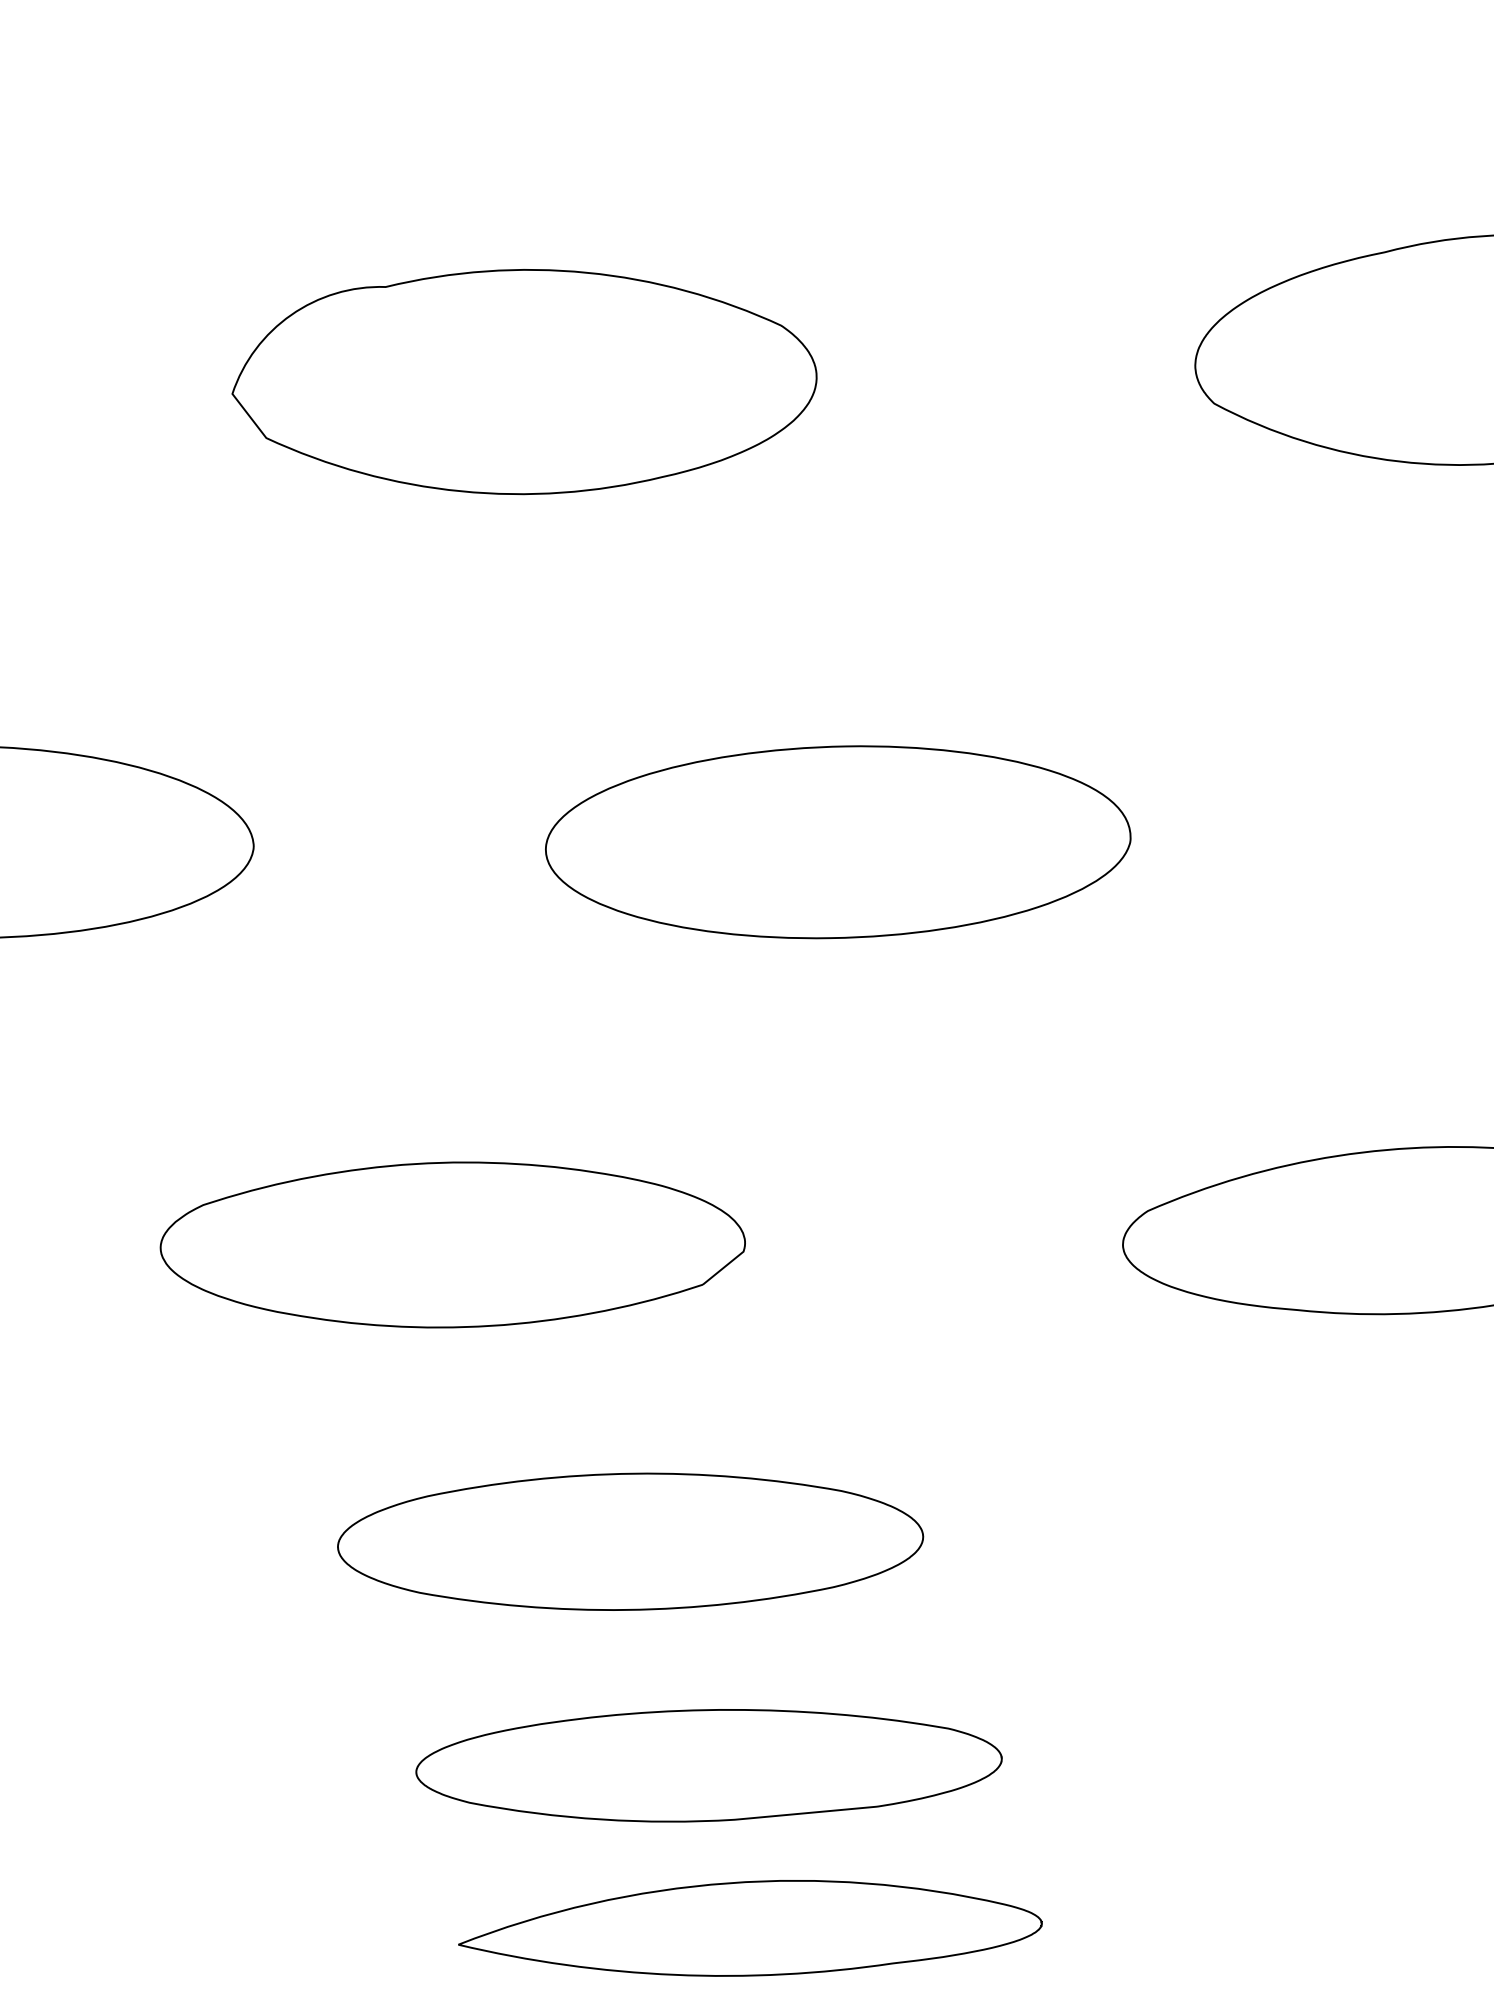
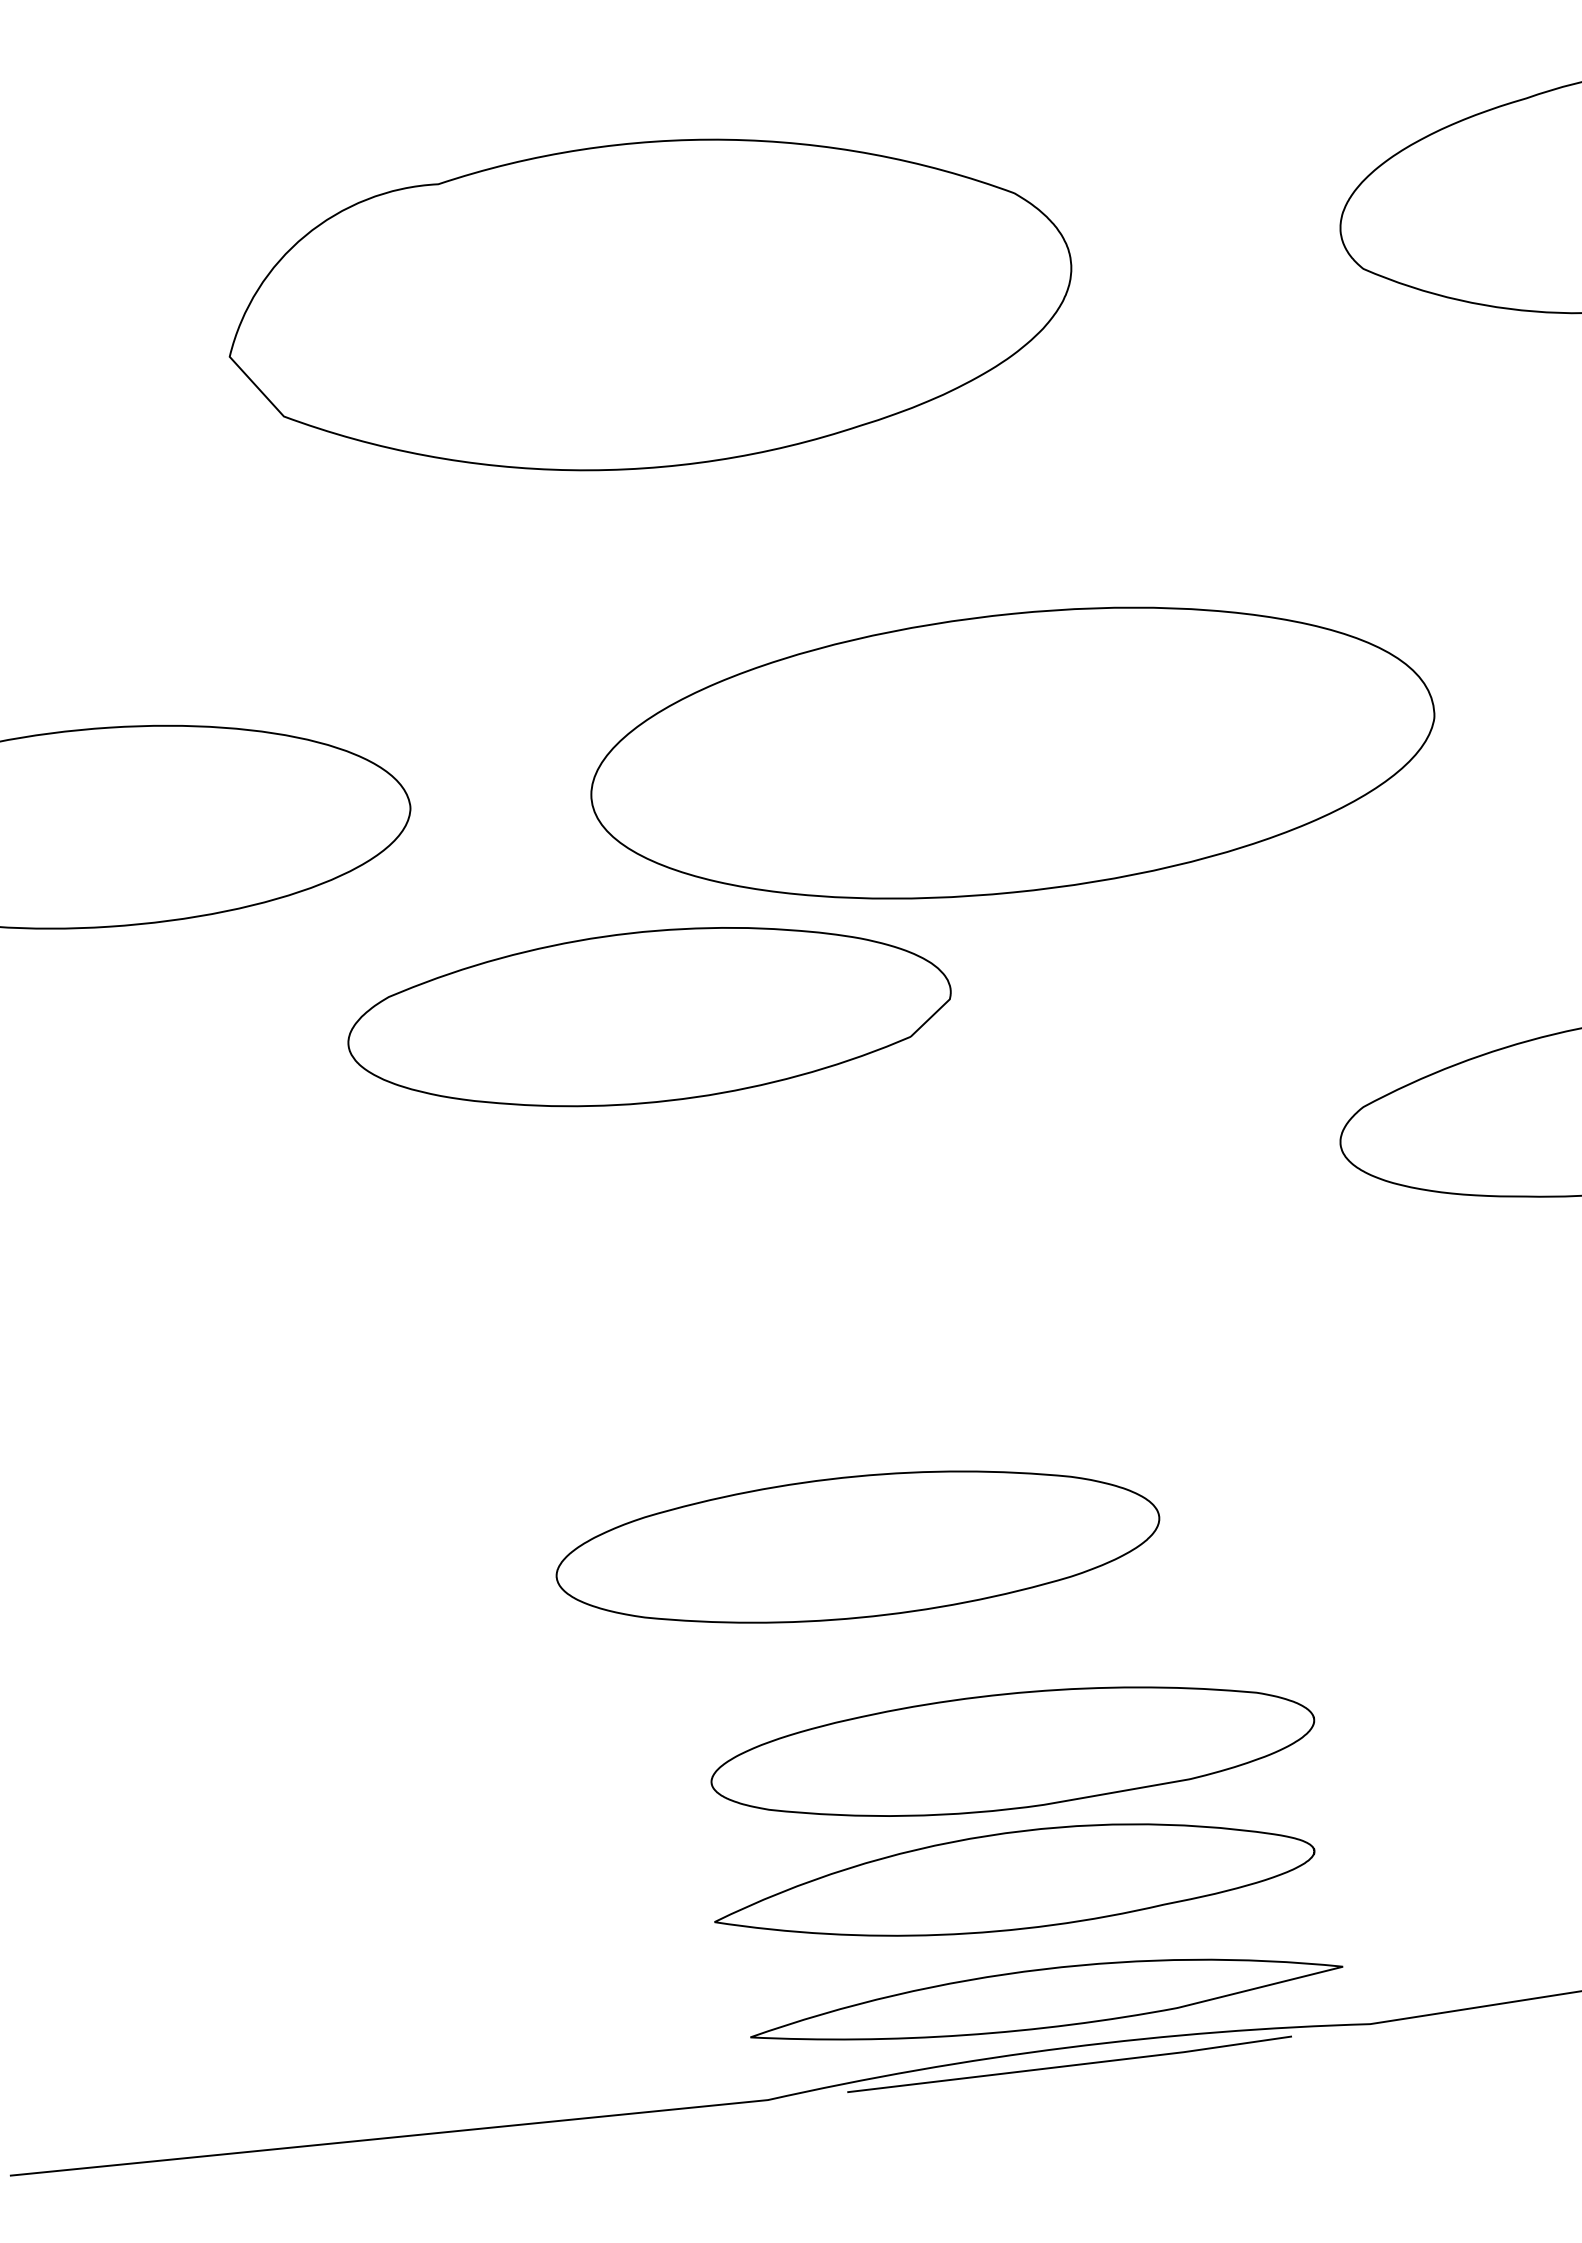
part: (524, 382) -> (650, 305), size x1.4
part: (838, 841) -> (1012, 752), size x1.4
part: (452, 1245) -> (649, 1017), moved
part: (630, 1541) -> (857, 1546), moved
part: (708, 1765) -> (1012, 1751), moved

